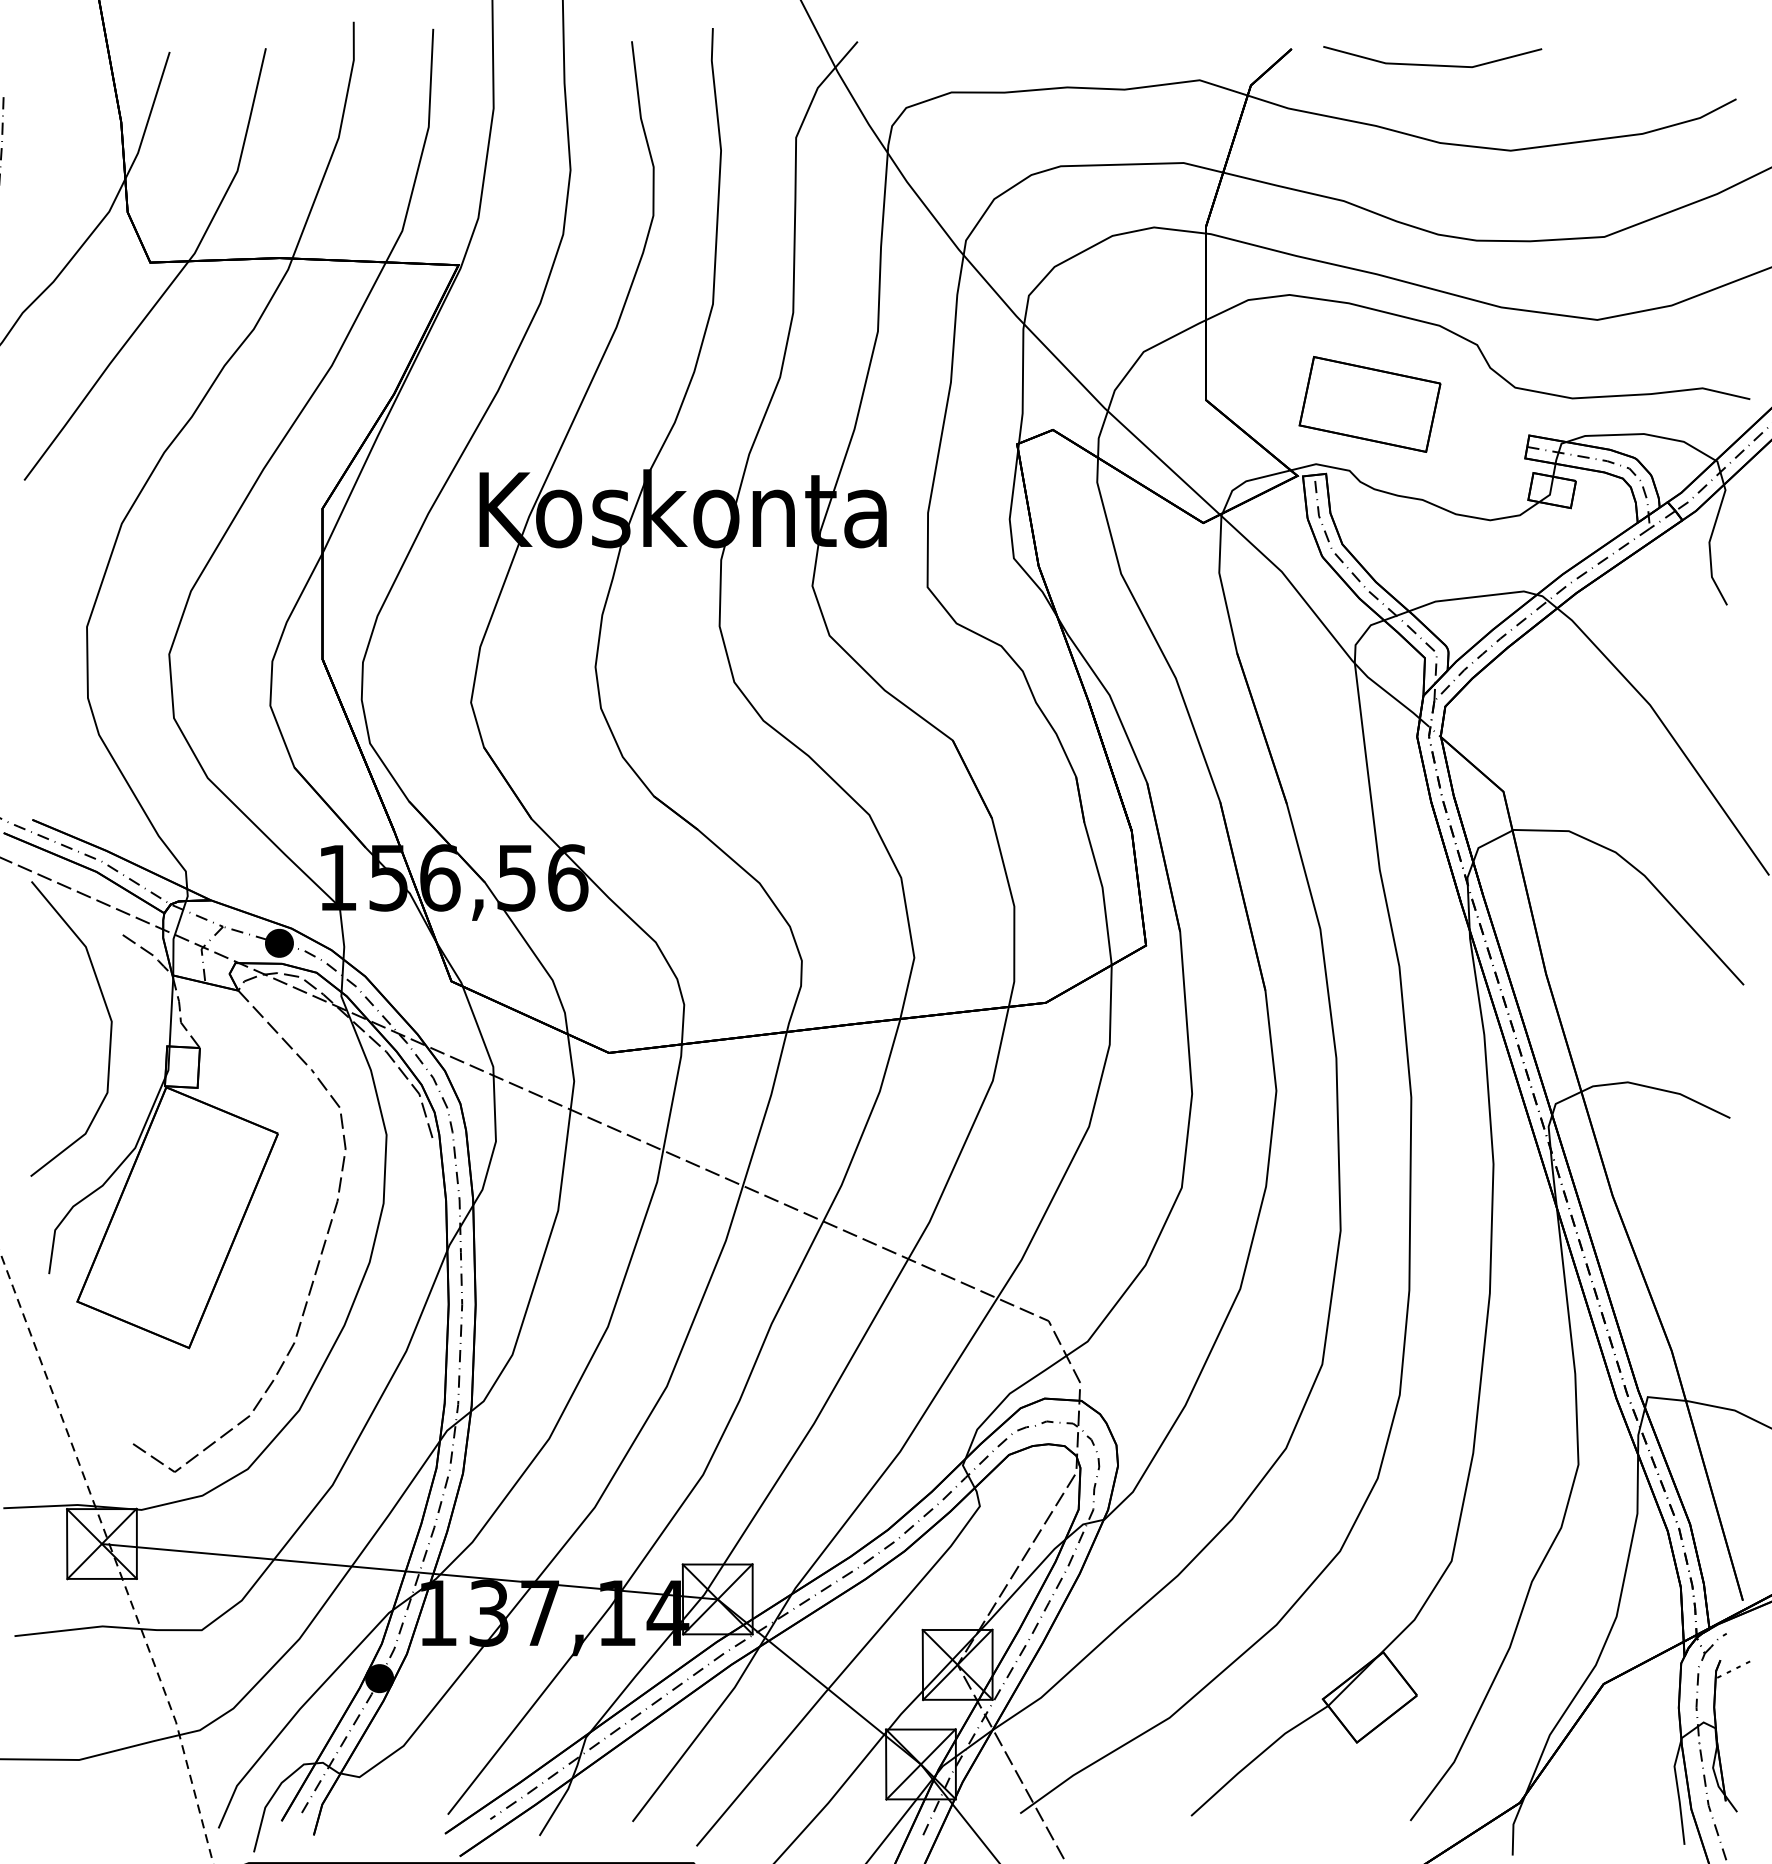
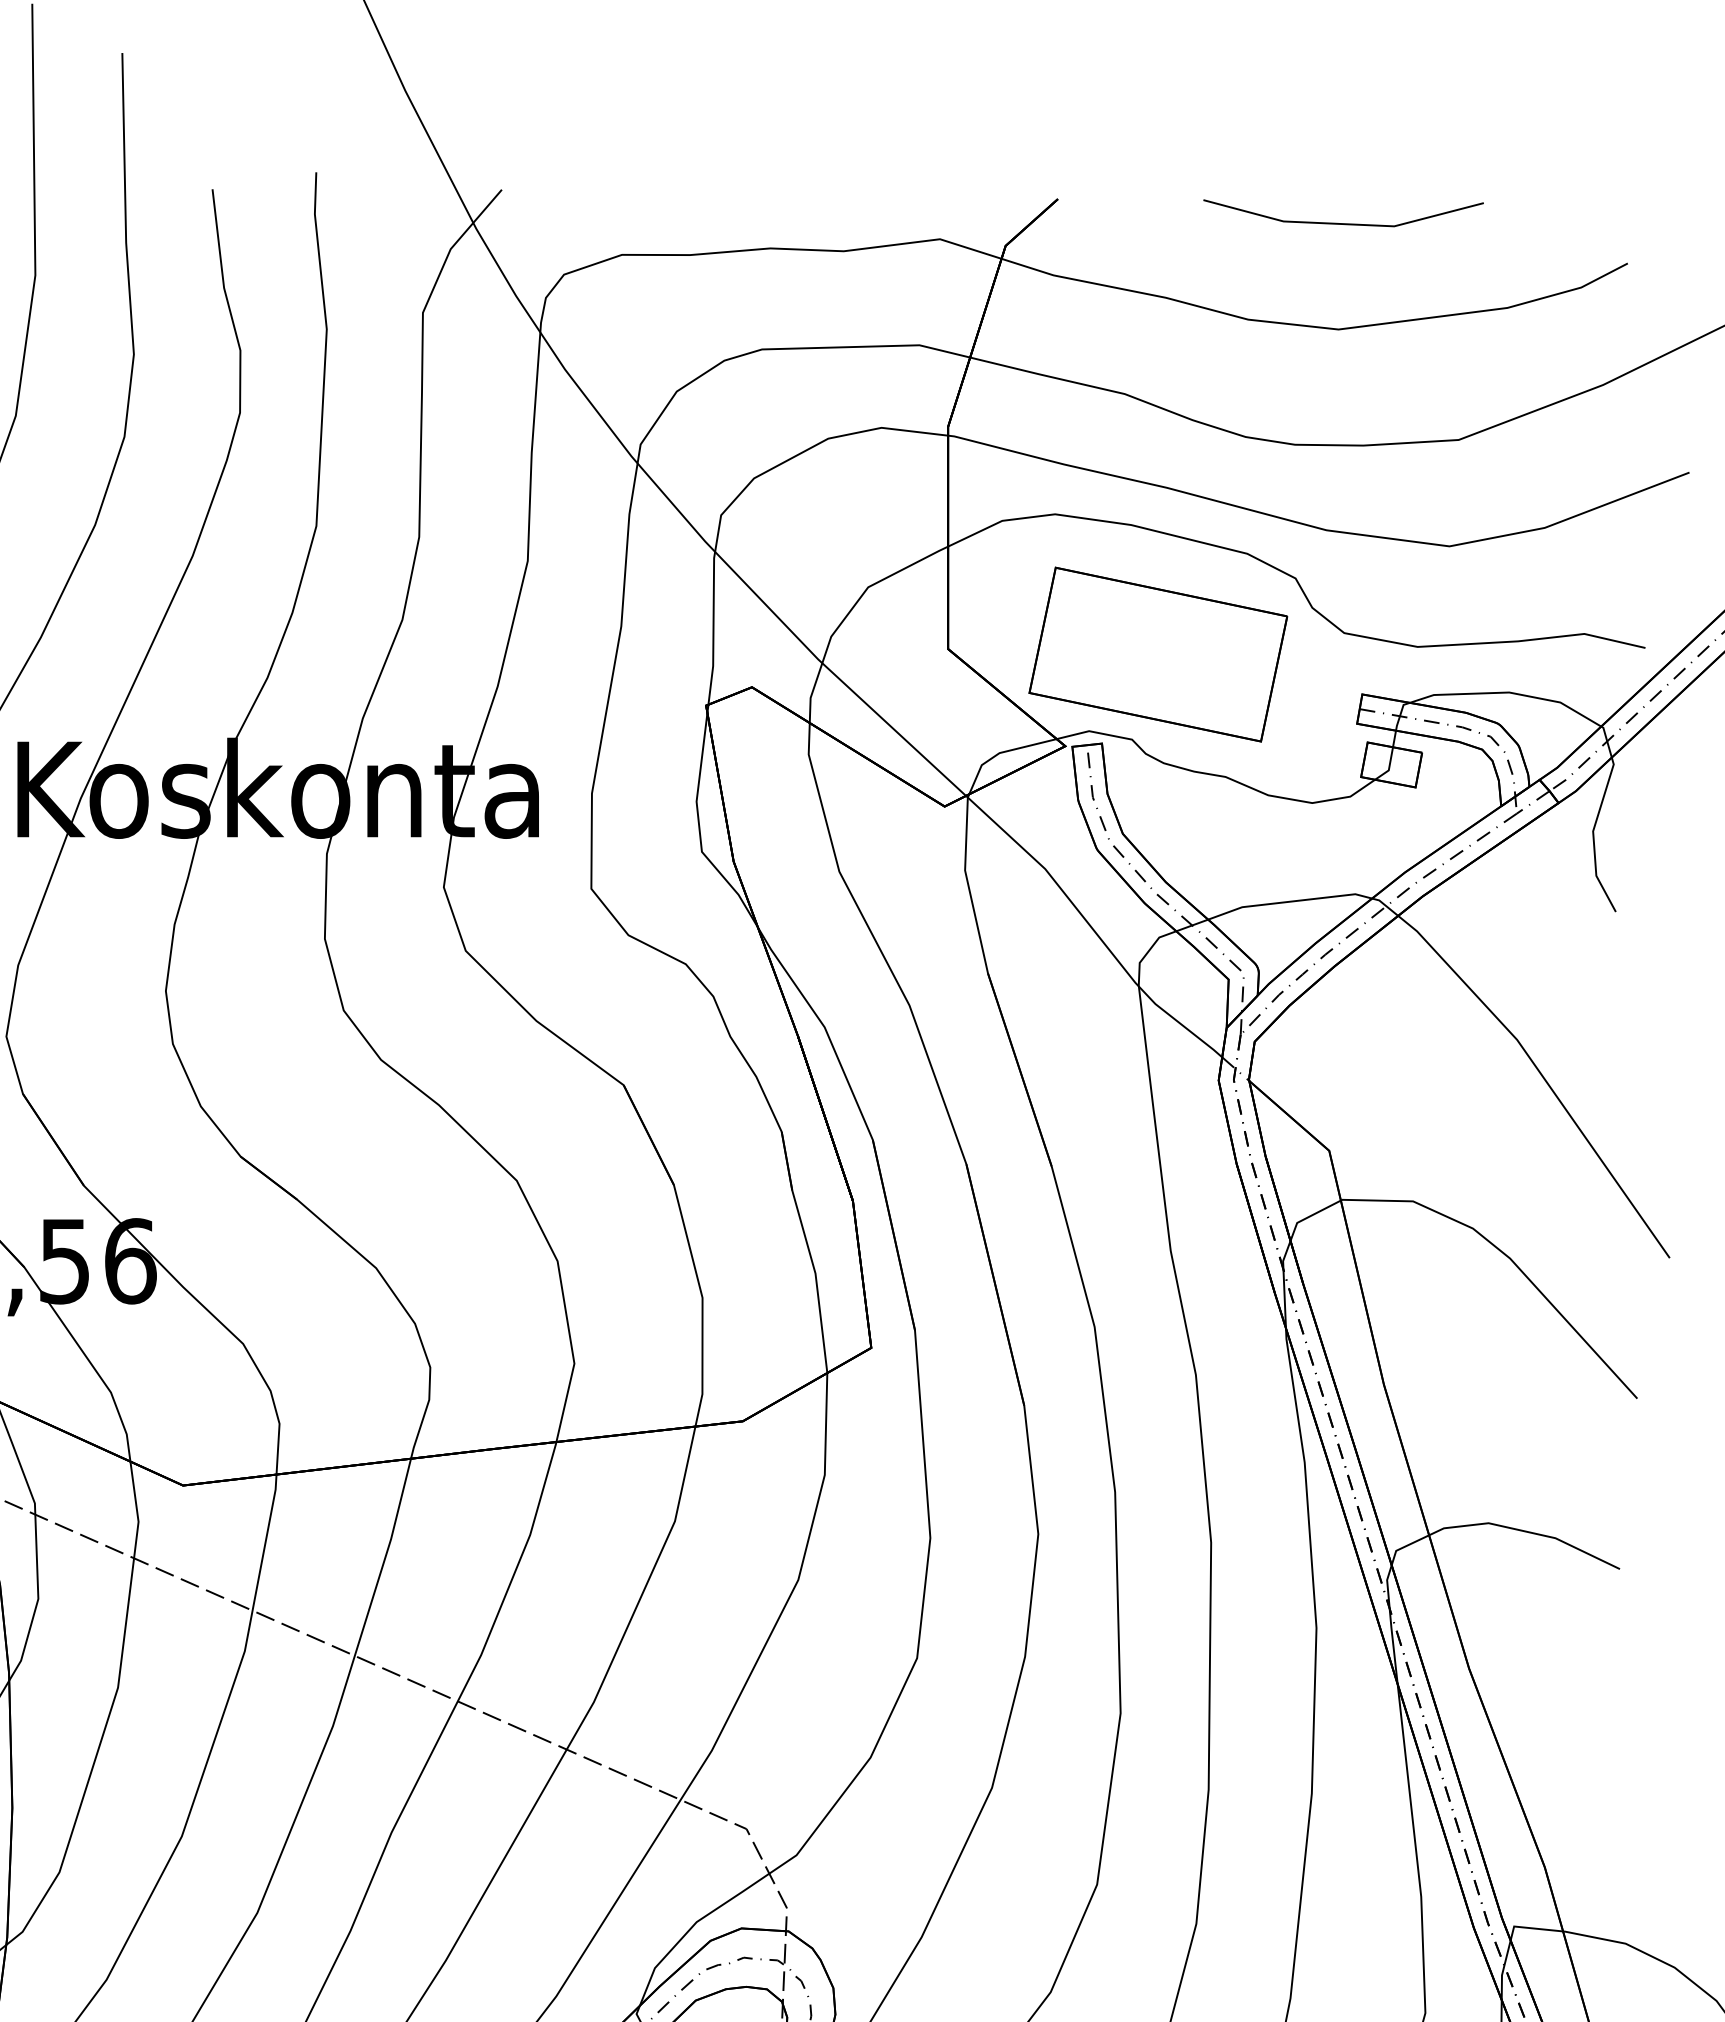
line: (1432, 64) -> (1343, 222), moved
part: (1369, 404) -> (1157, 654), size x1.43

